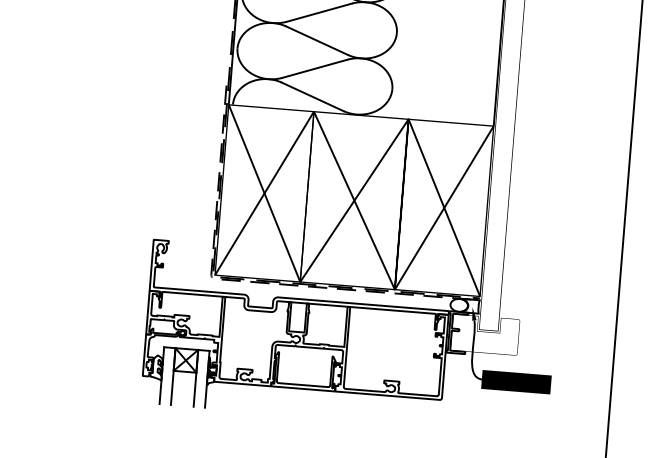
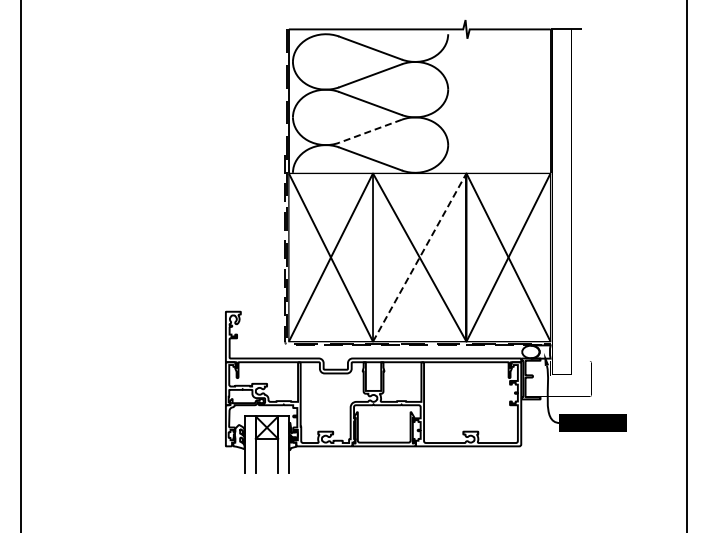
line: (314, 69) -> (370, 131), solid -> dashed
line: (354, 200) -> (419, 257), solid -> dashed

